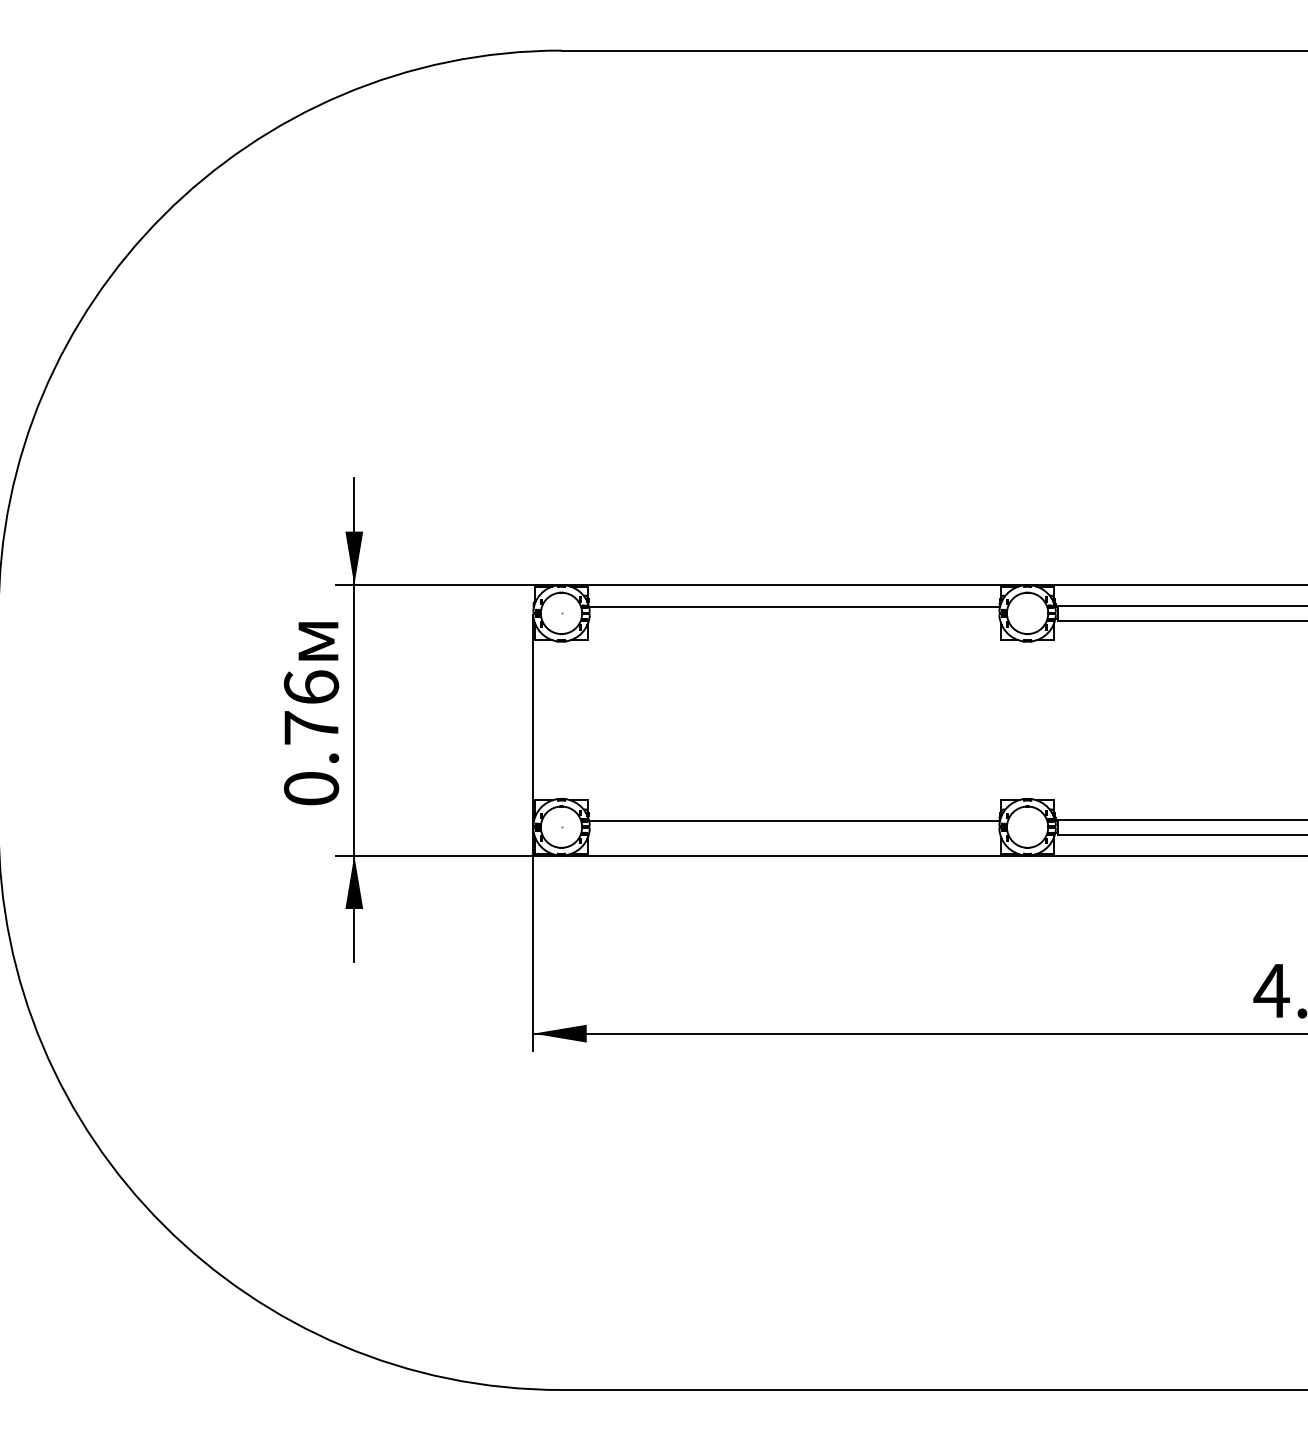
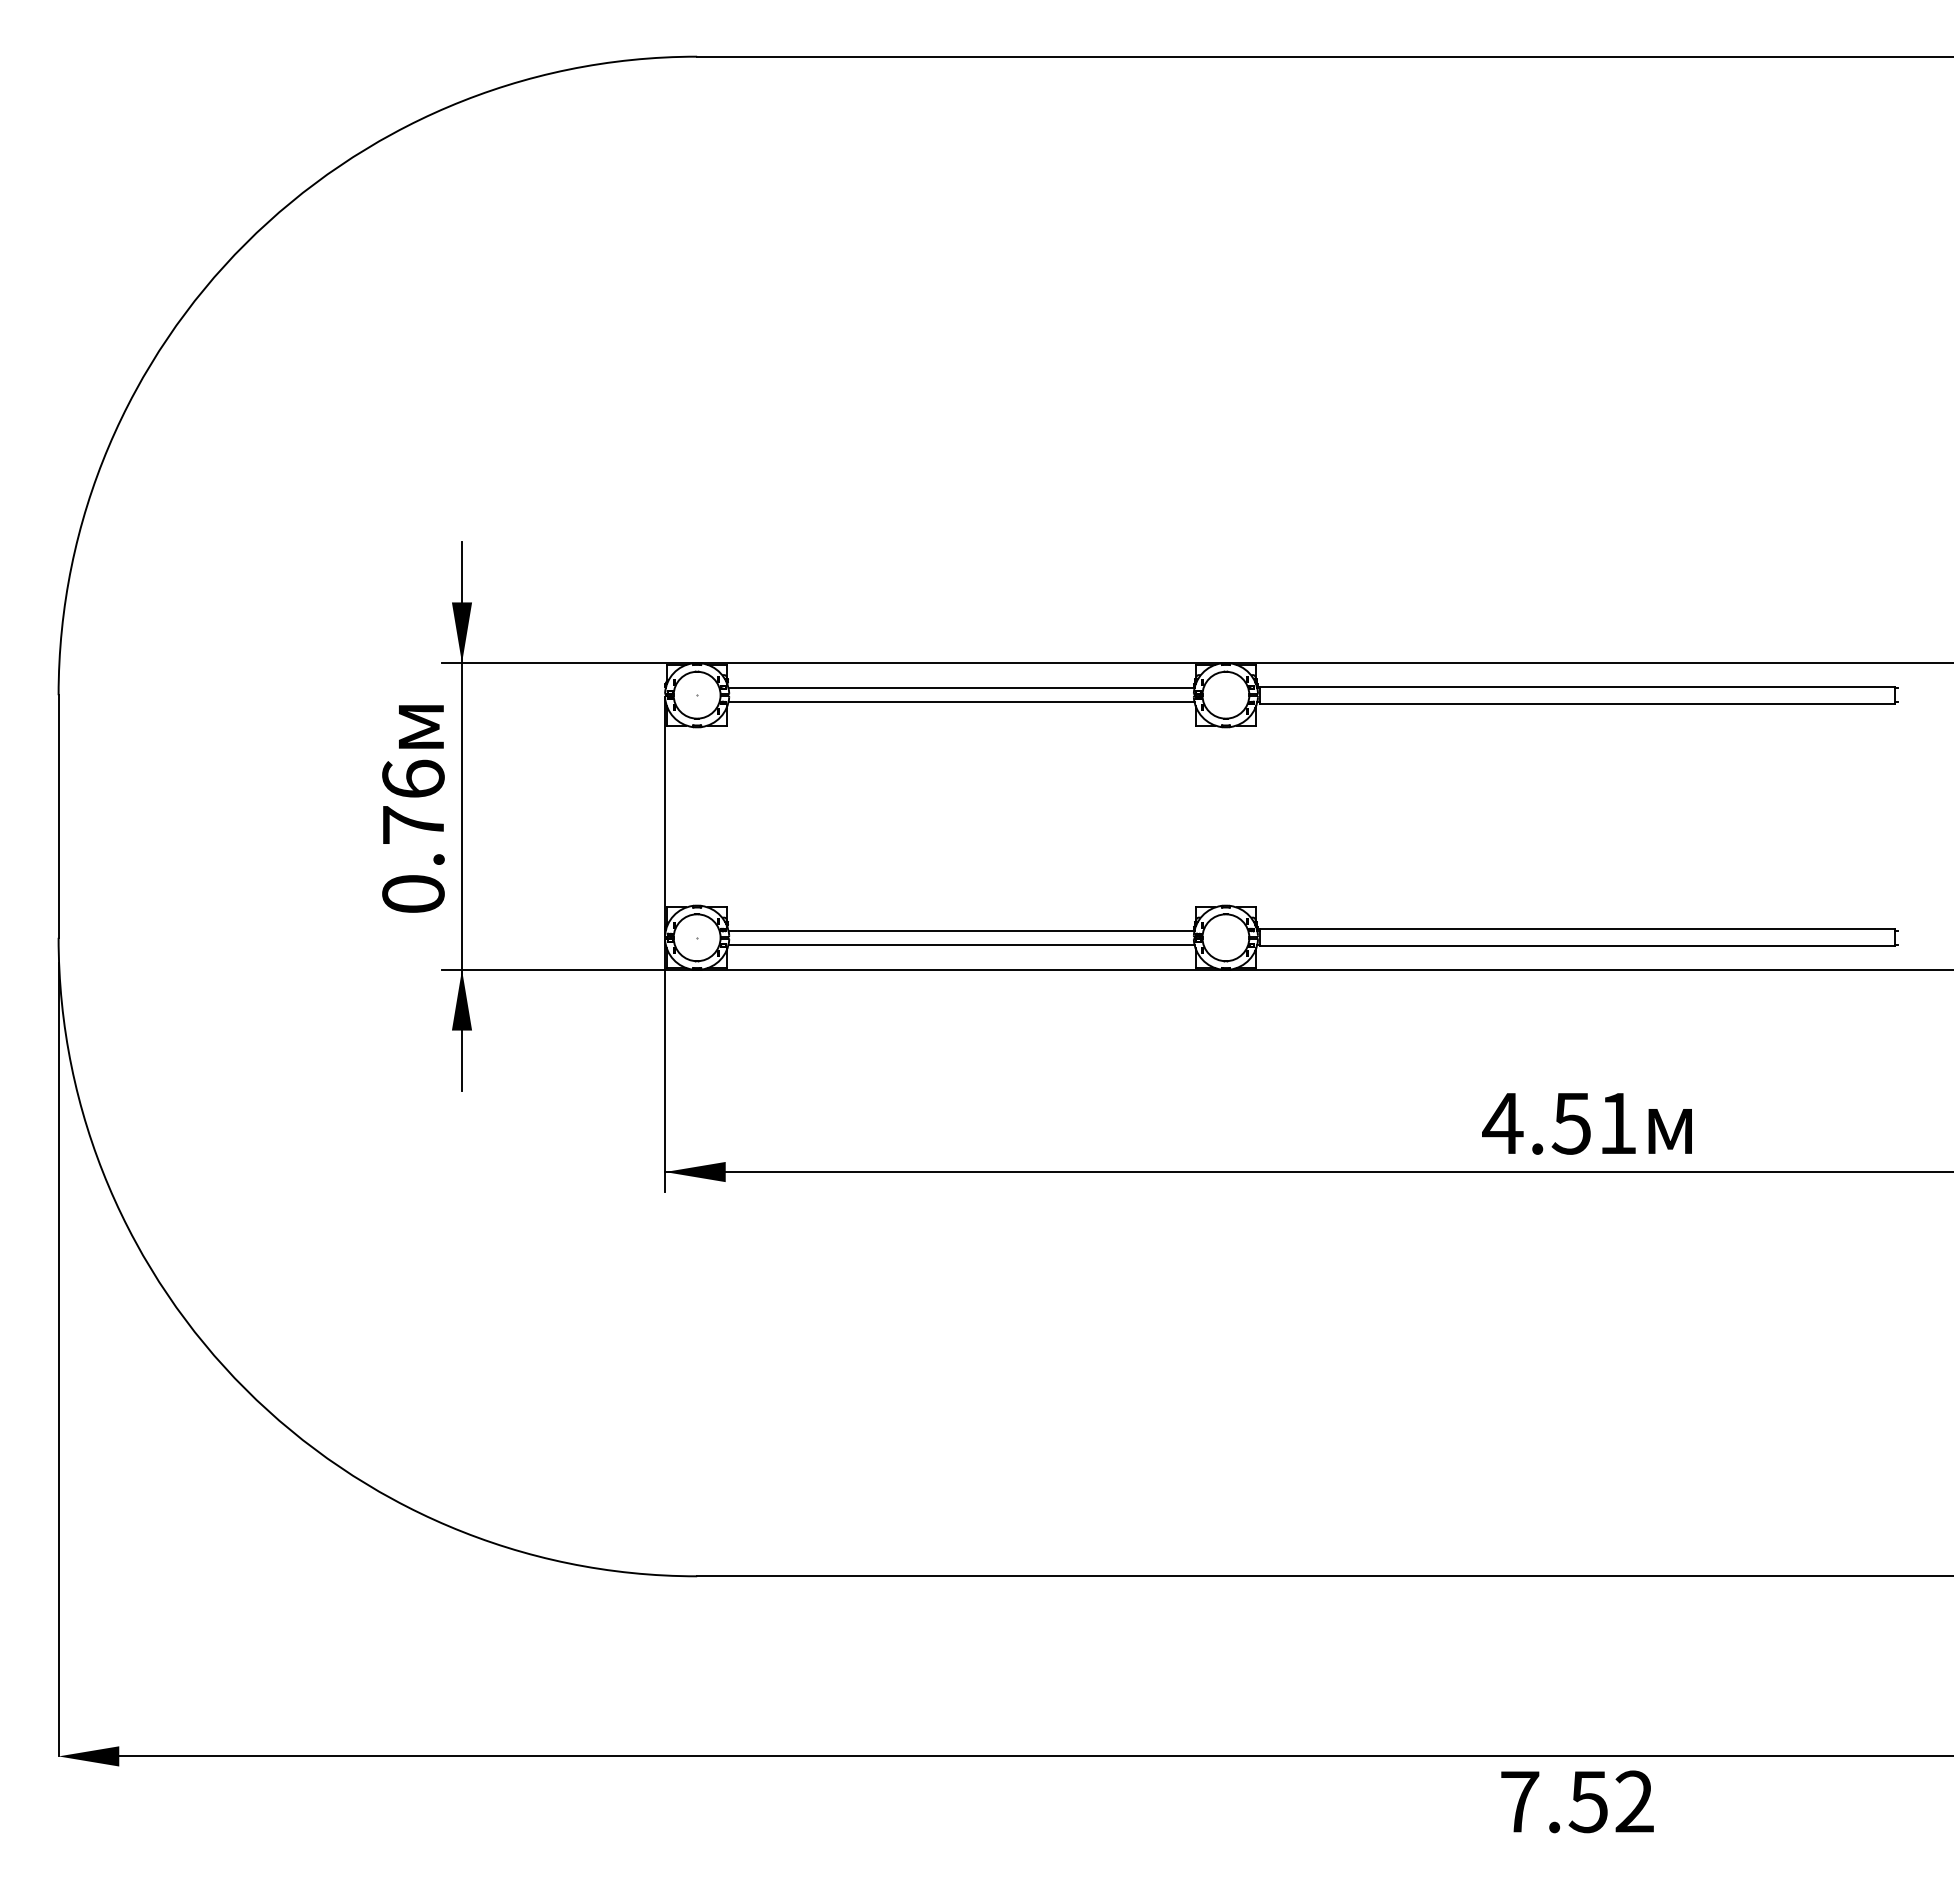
line: (794, 619) -> (961, 702), added
line: (794, 833) -> (961, 944), added

